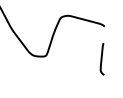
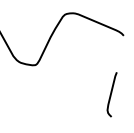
curve: (101, 59) -> (110, 94), moved

